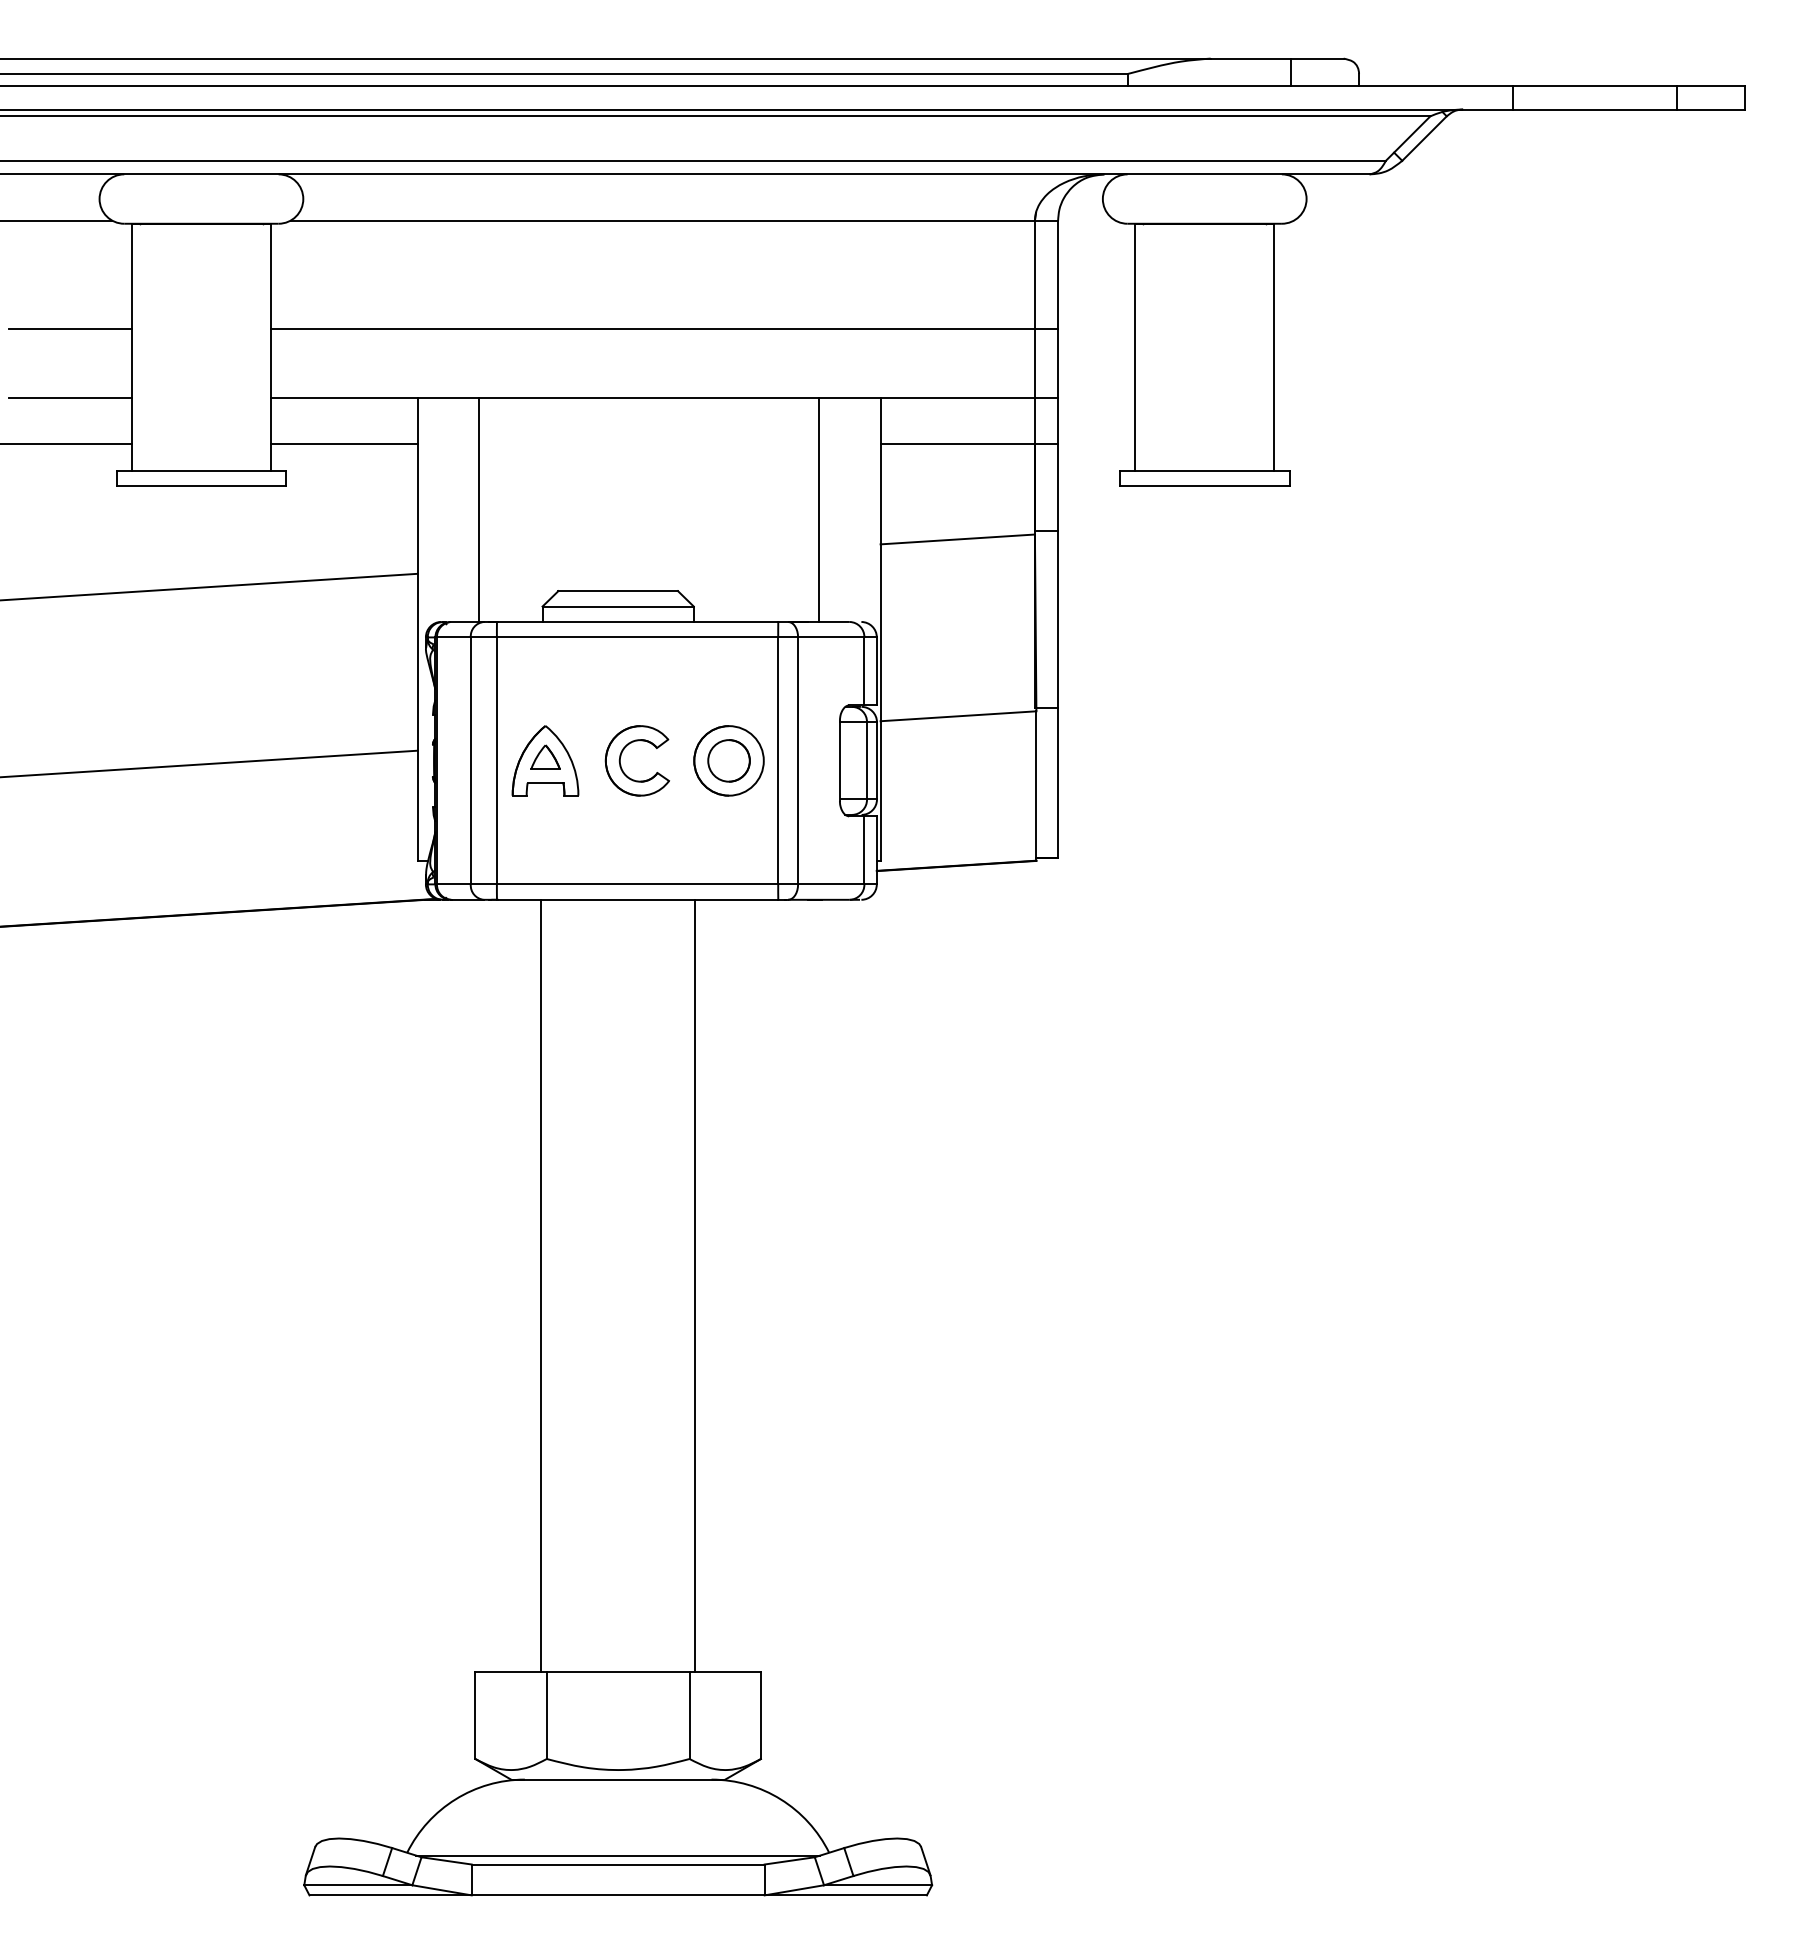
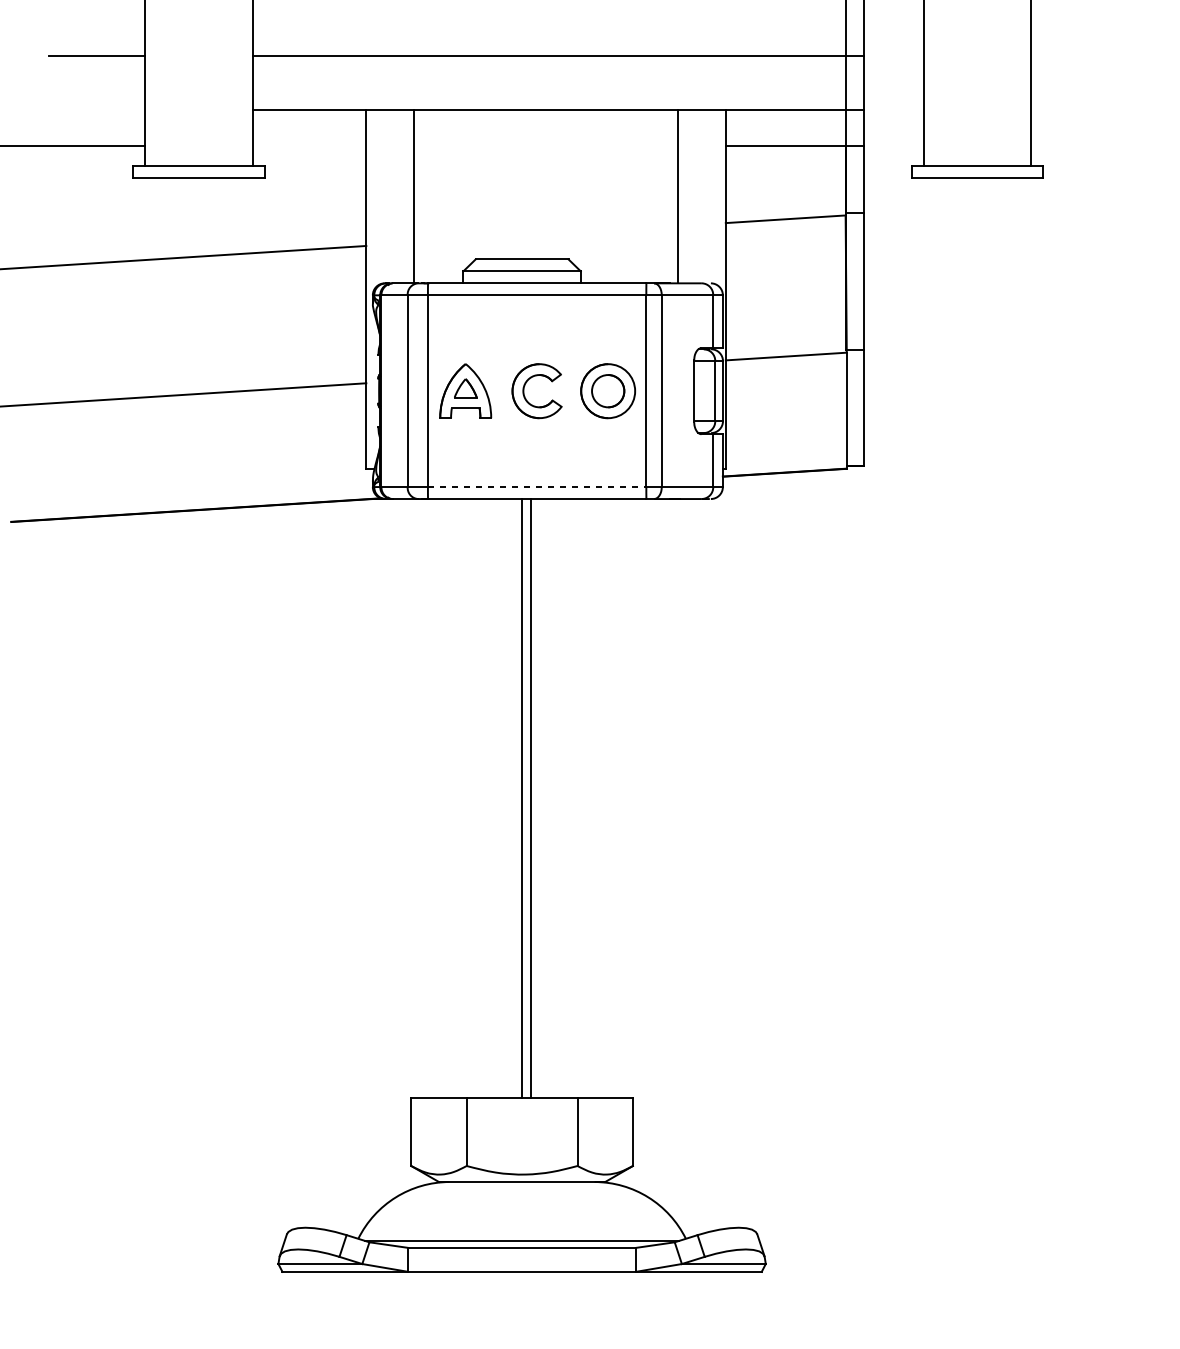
line: (69, 398) -> (96, 109), removed
line: (343, 444) -> (308, 145), removed
line: (637, 884) -> (537, 487), solid -> dashed
line: (541, 1285) -> (530, 798), moved
line: (695, 1285) -> (522, 798), moved

